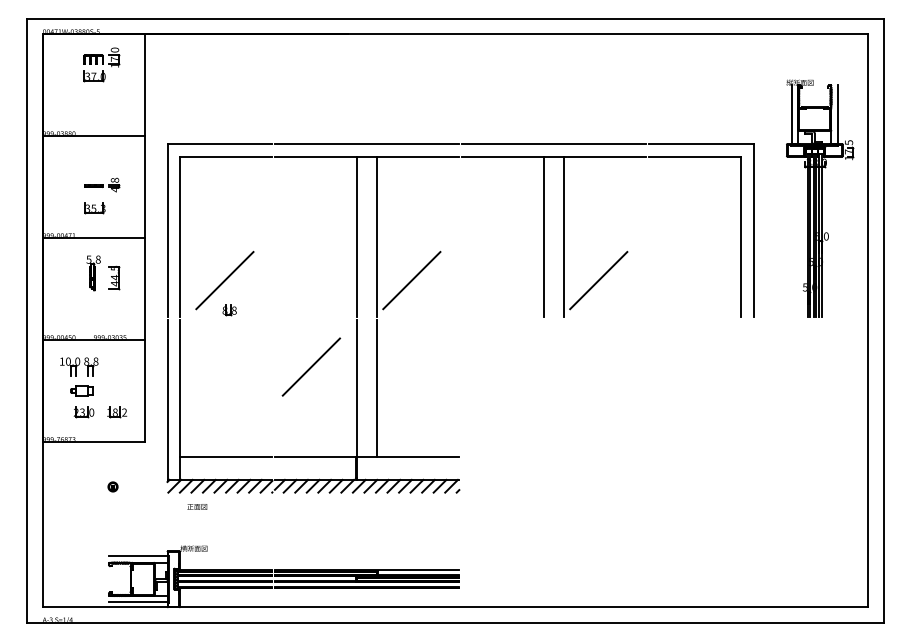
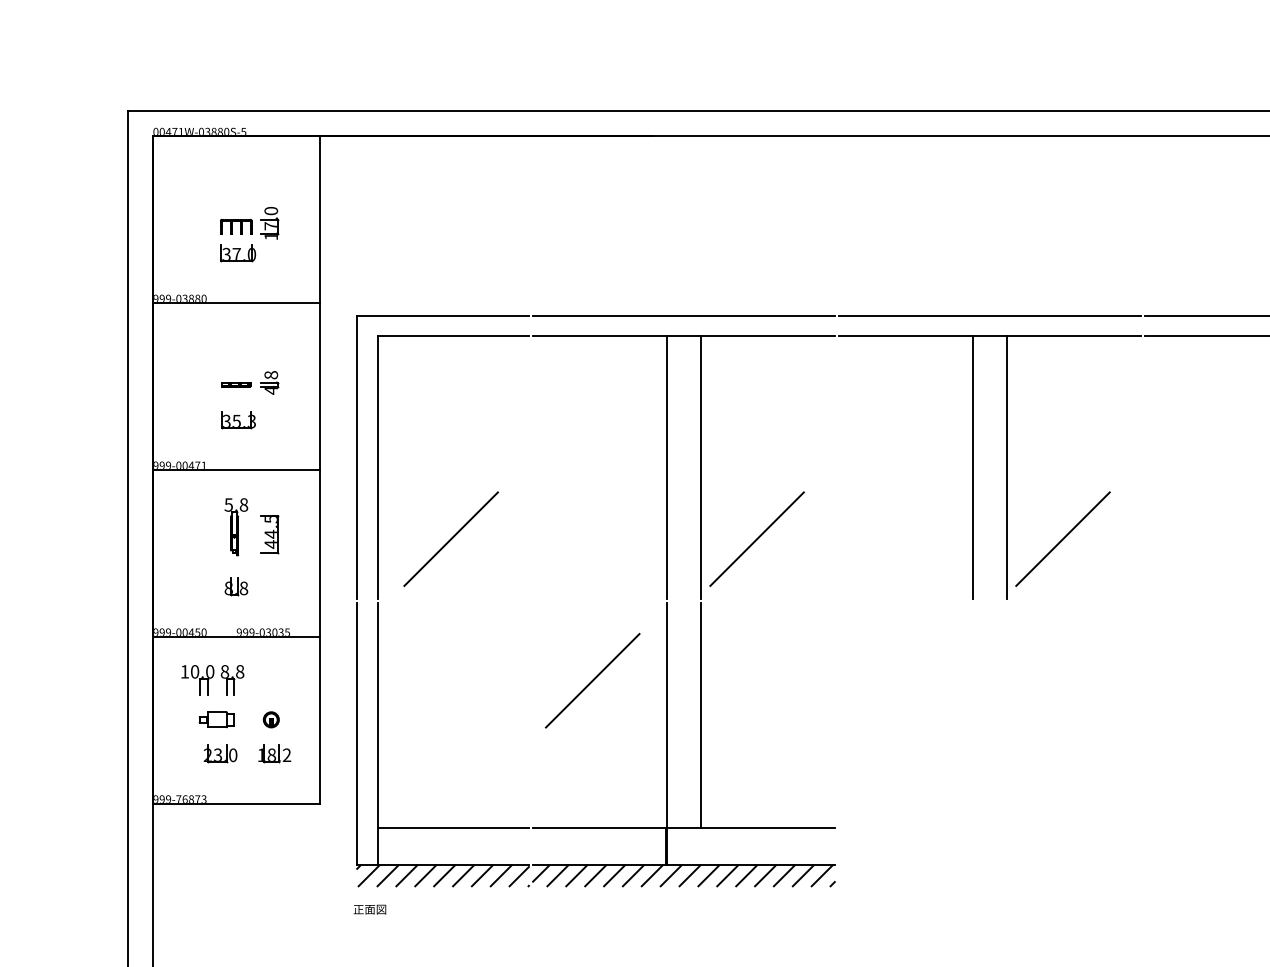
part: (101, 64) -> (249, 234), moved
part: (229, 310) -> (236, 588), moved
part: (112, 486) -> (270, 719), moved
text: (197, 506) -> (370, 908), moved

